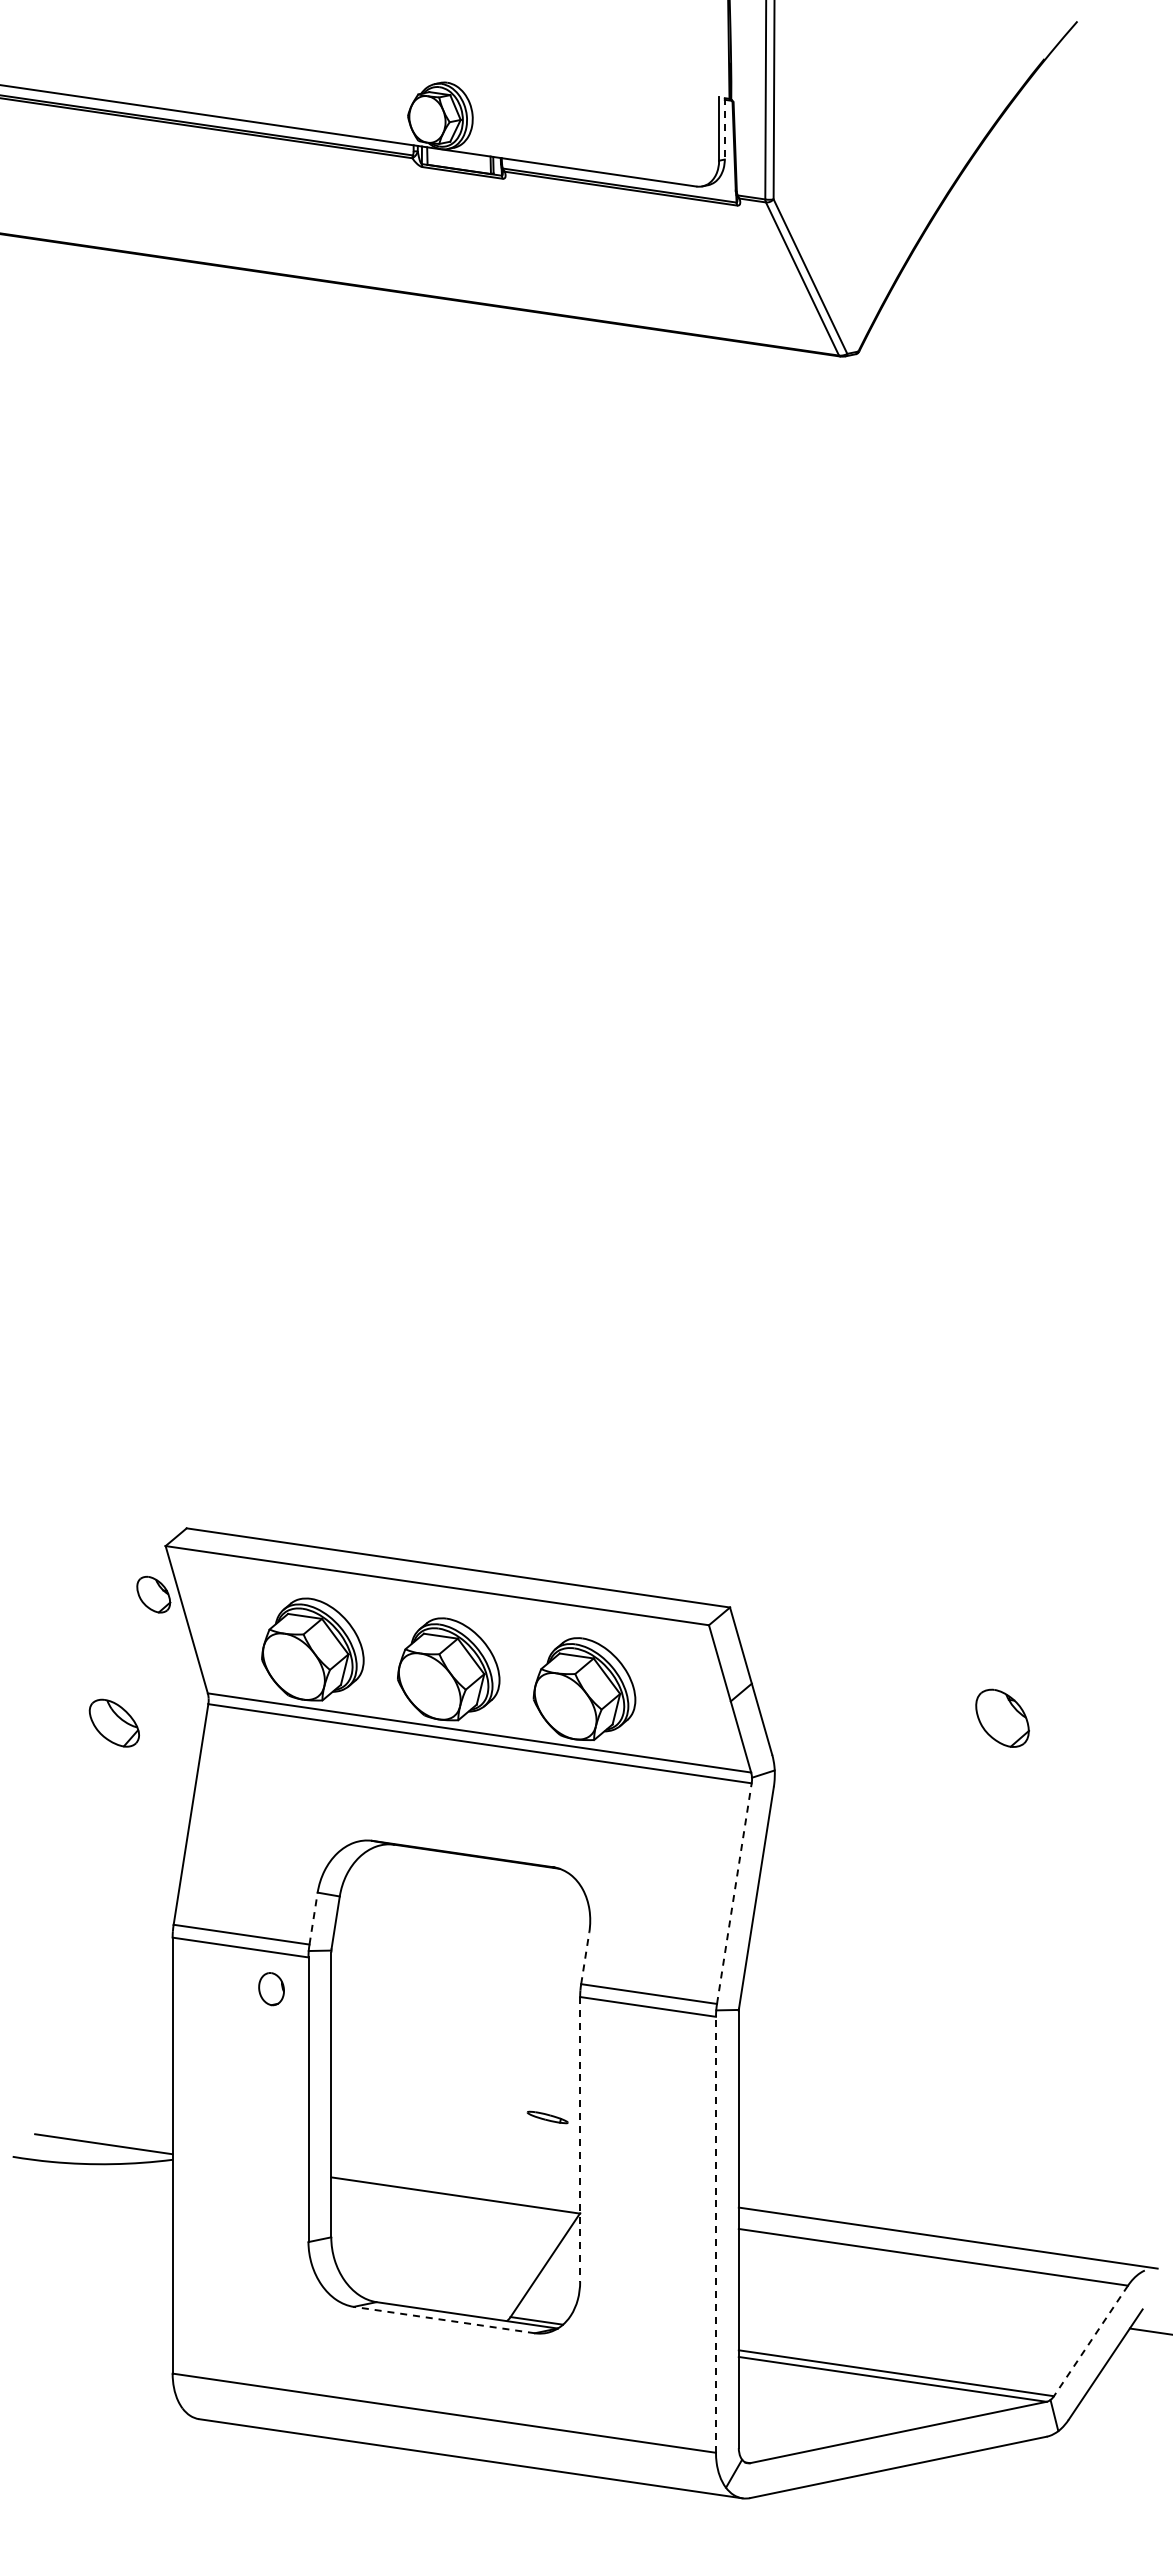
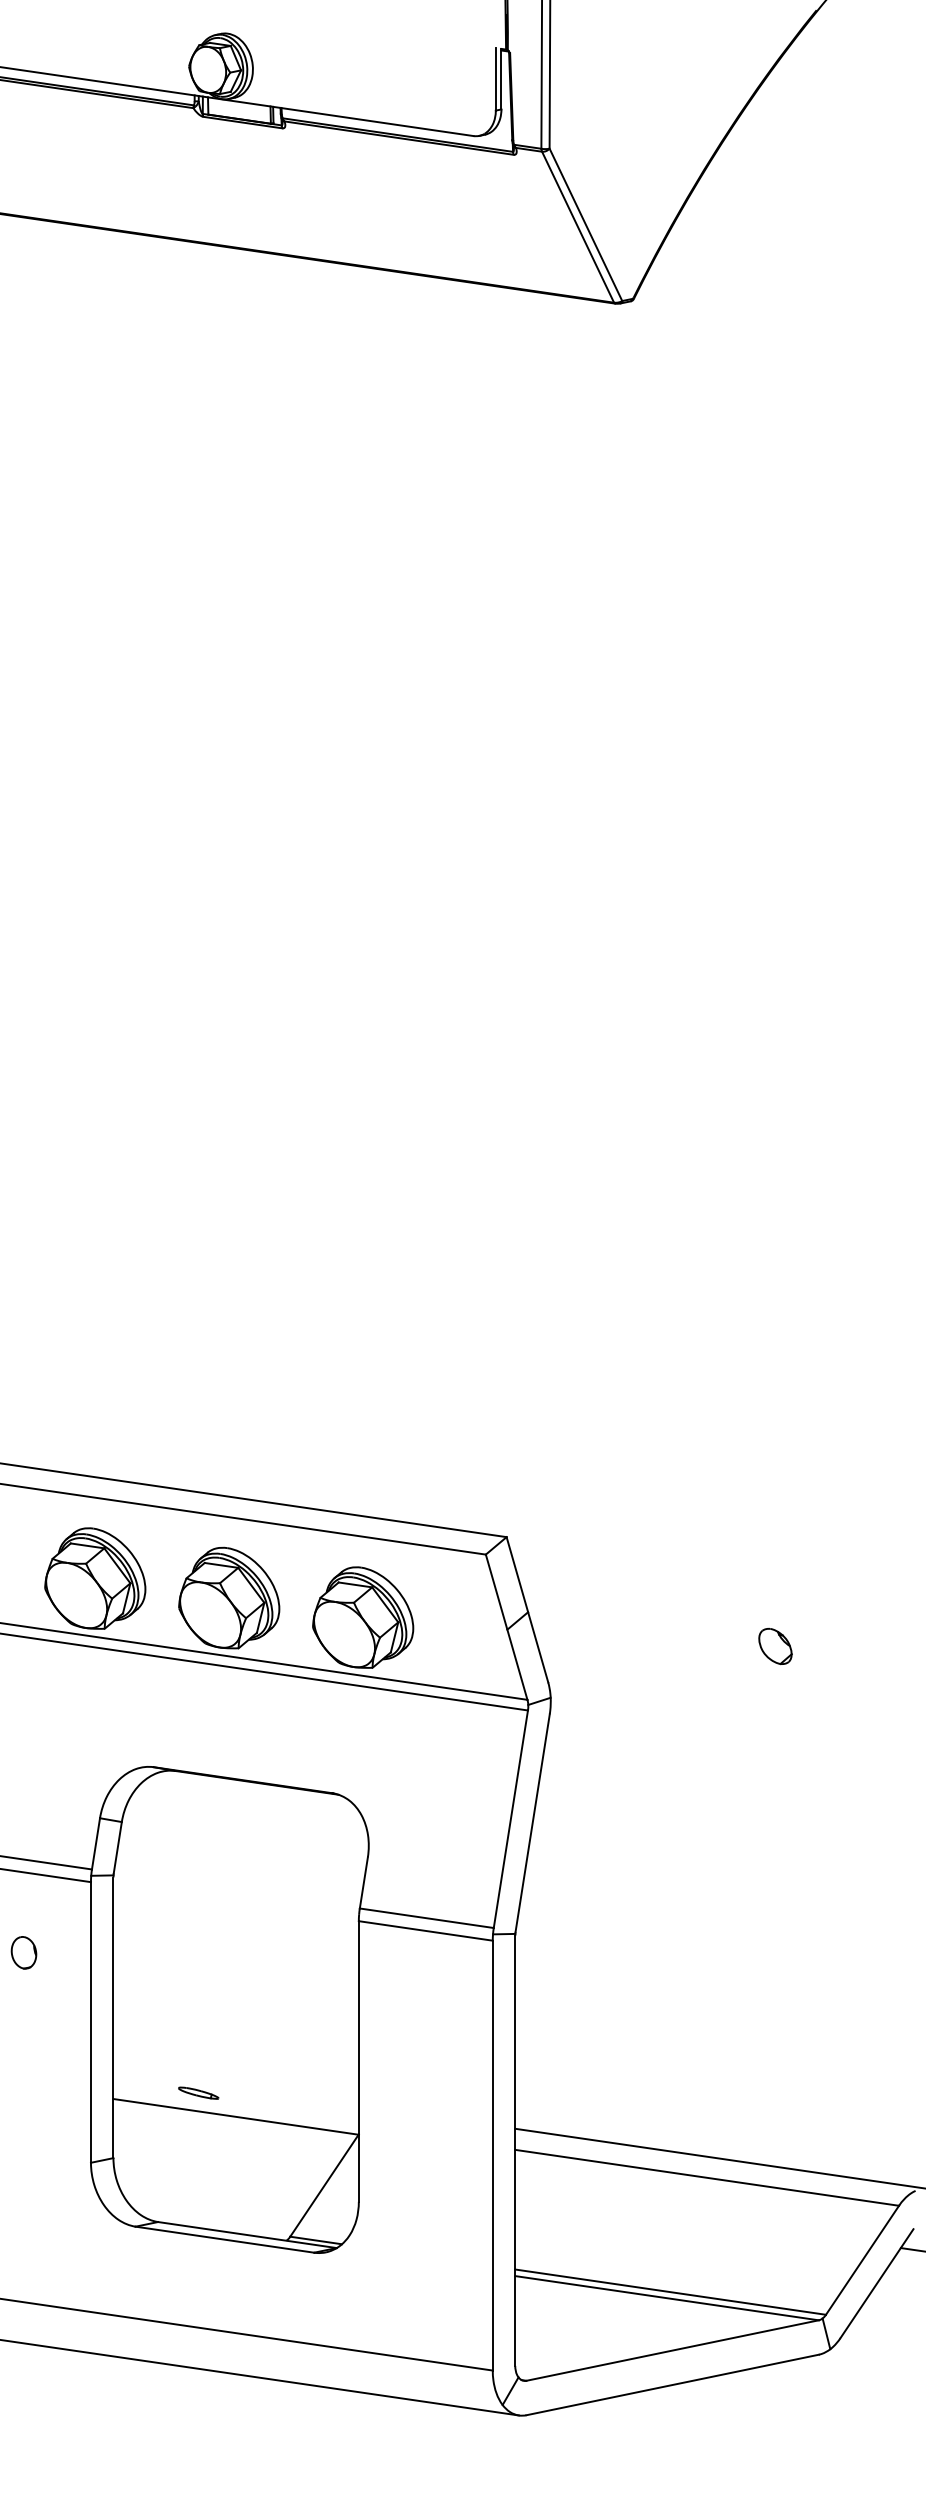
line: (724, 128) -> (501, 78), dashed -> solid
part: (1002, 1718) -> (775, 1646), size x0.62
line: (734, 1893) -> (511, 1819), dashed -> solid
line: (313, 1918) -> (95, 1843), dashed -> solid
line: (585, 1957) -> (364, 1882), dashed -> solid
part: (271, 1989) -> (23, 1953), moved
part: (547, 2117) -> (198, 2093), moved
line: (580, 2139) -> (359, 2061), dashed -> solid
line: (716, 2234) -> (493, 2155), dashed -> solid
line: (444, 2320) -> (225, 2240), dashed -> solid
line: (1091, 2340) -> (863, 2259), dashed -> solid

